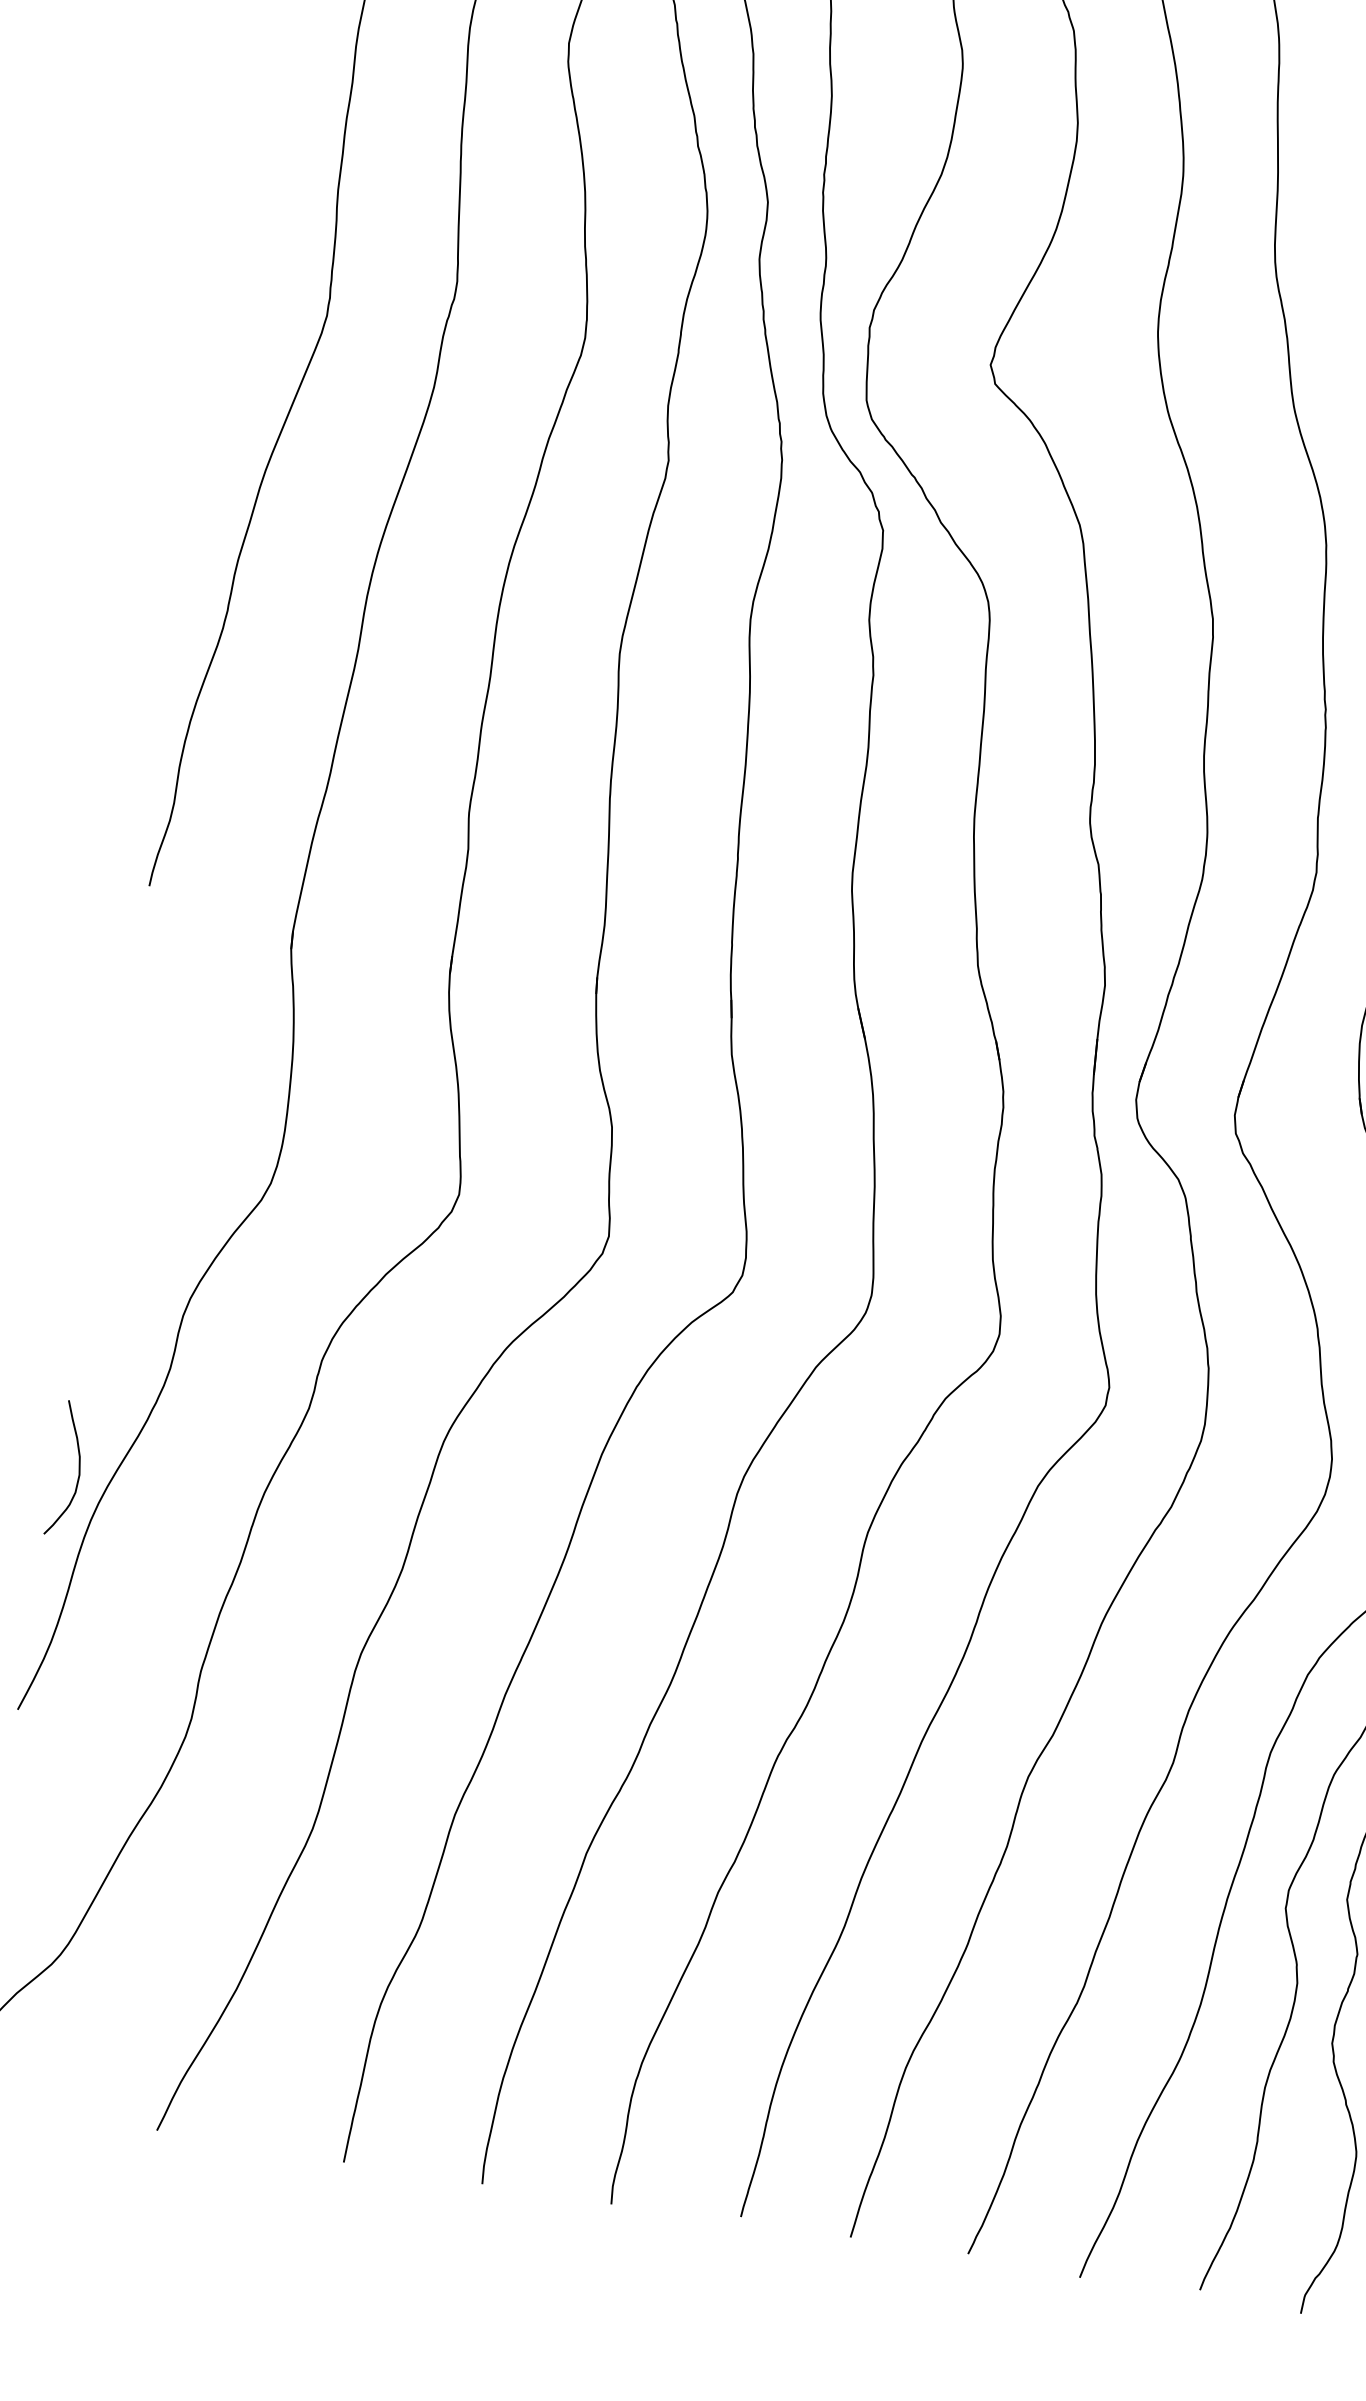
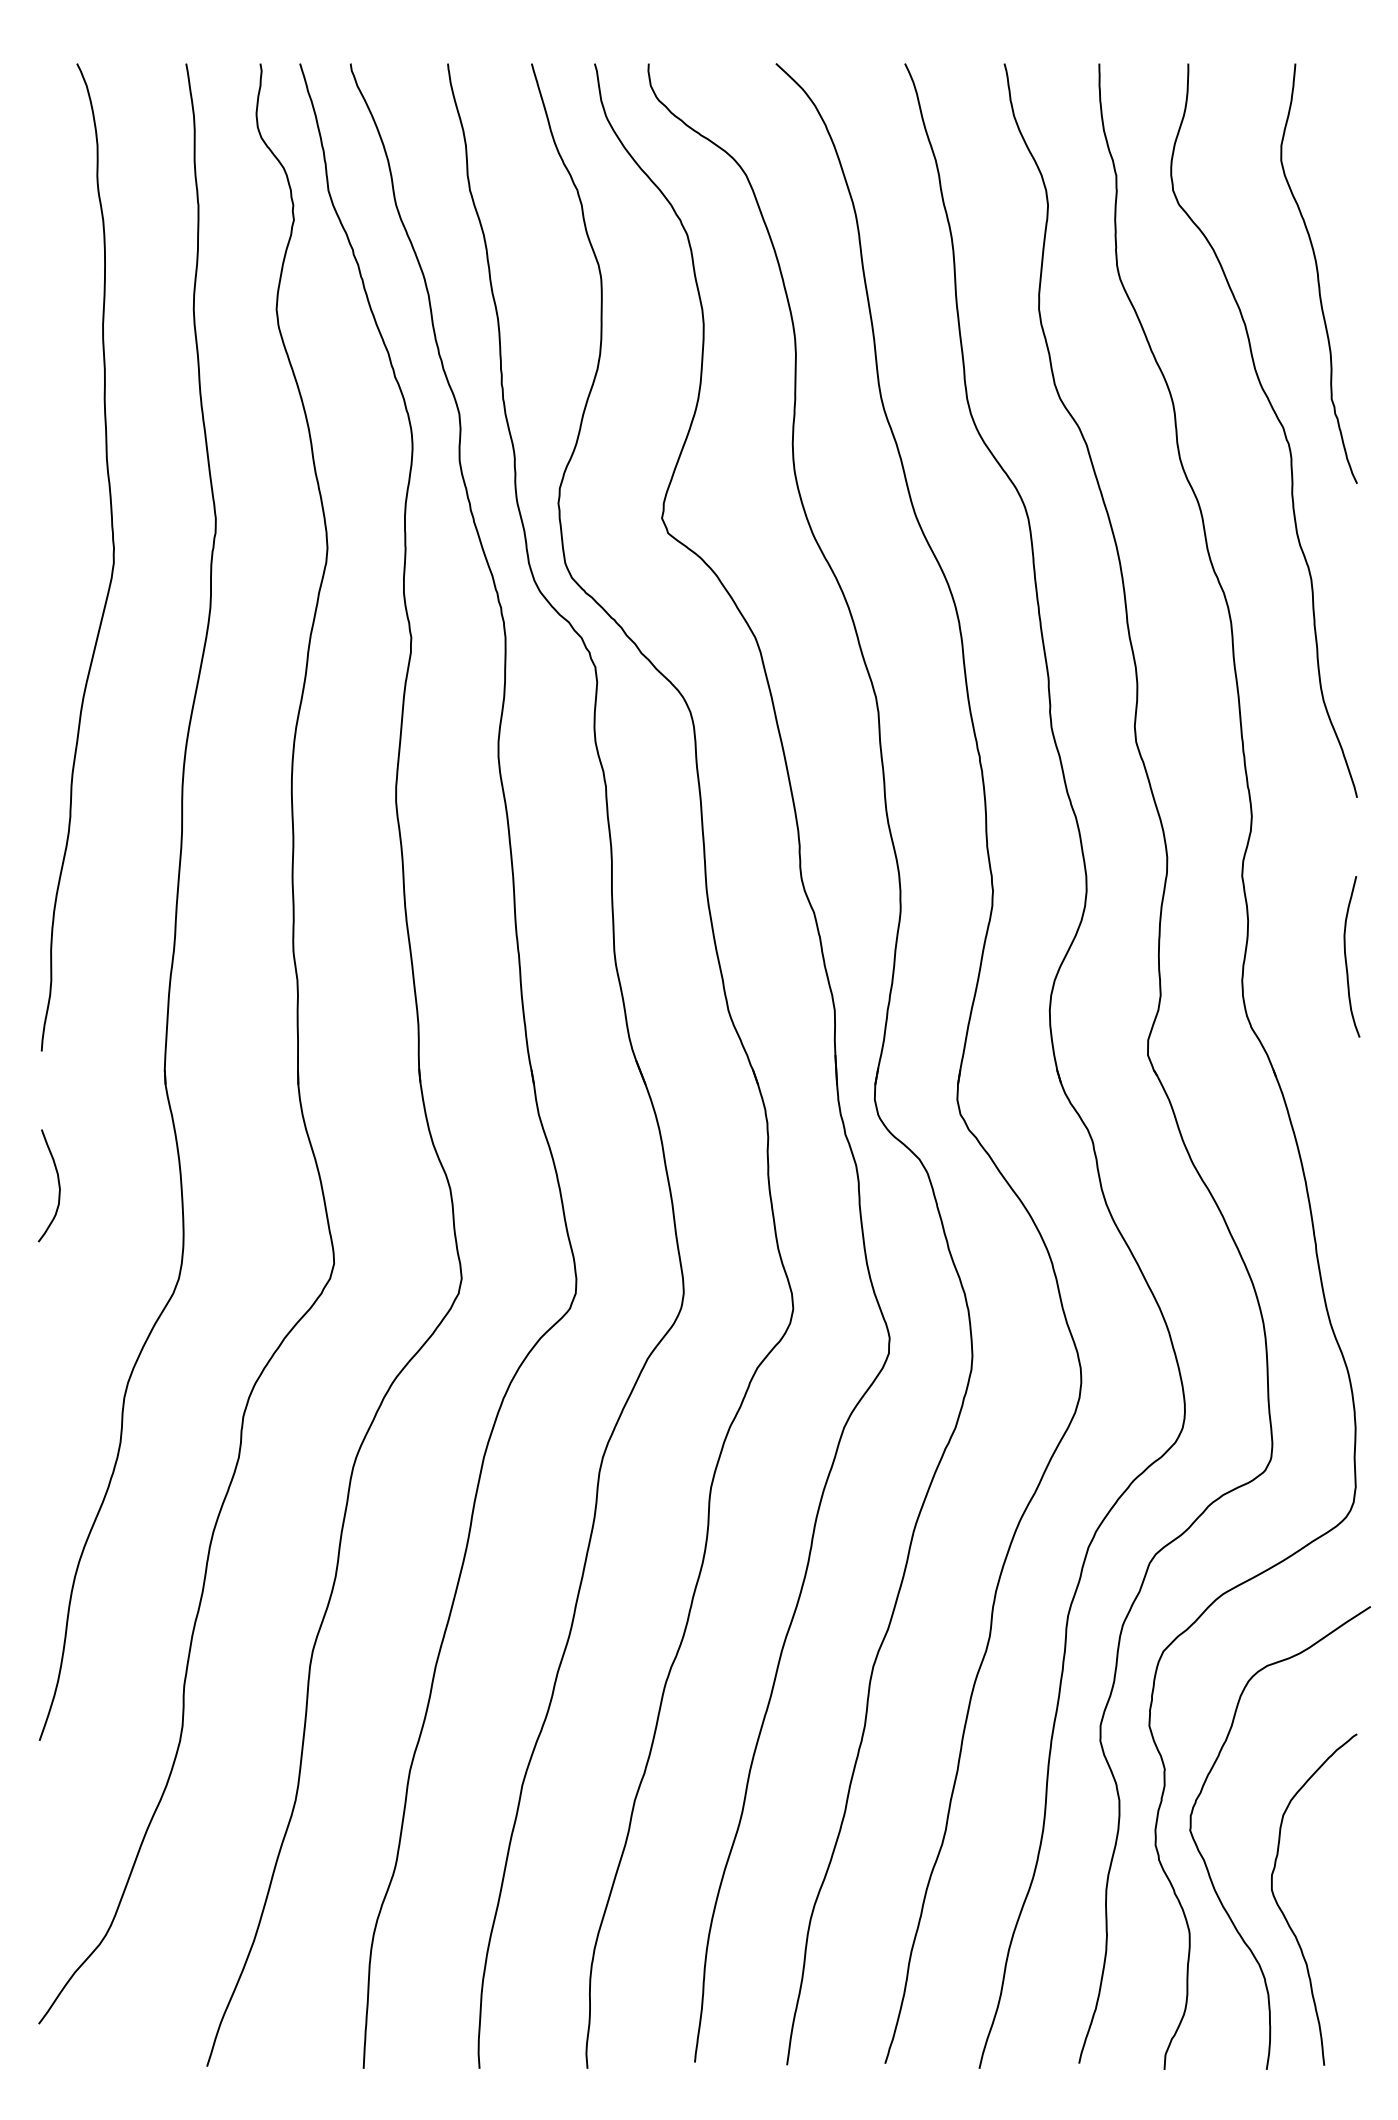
curve: (78, 1470) -> (58, 1185), moved

